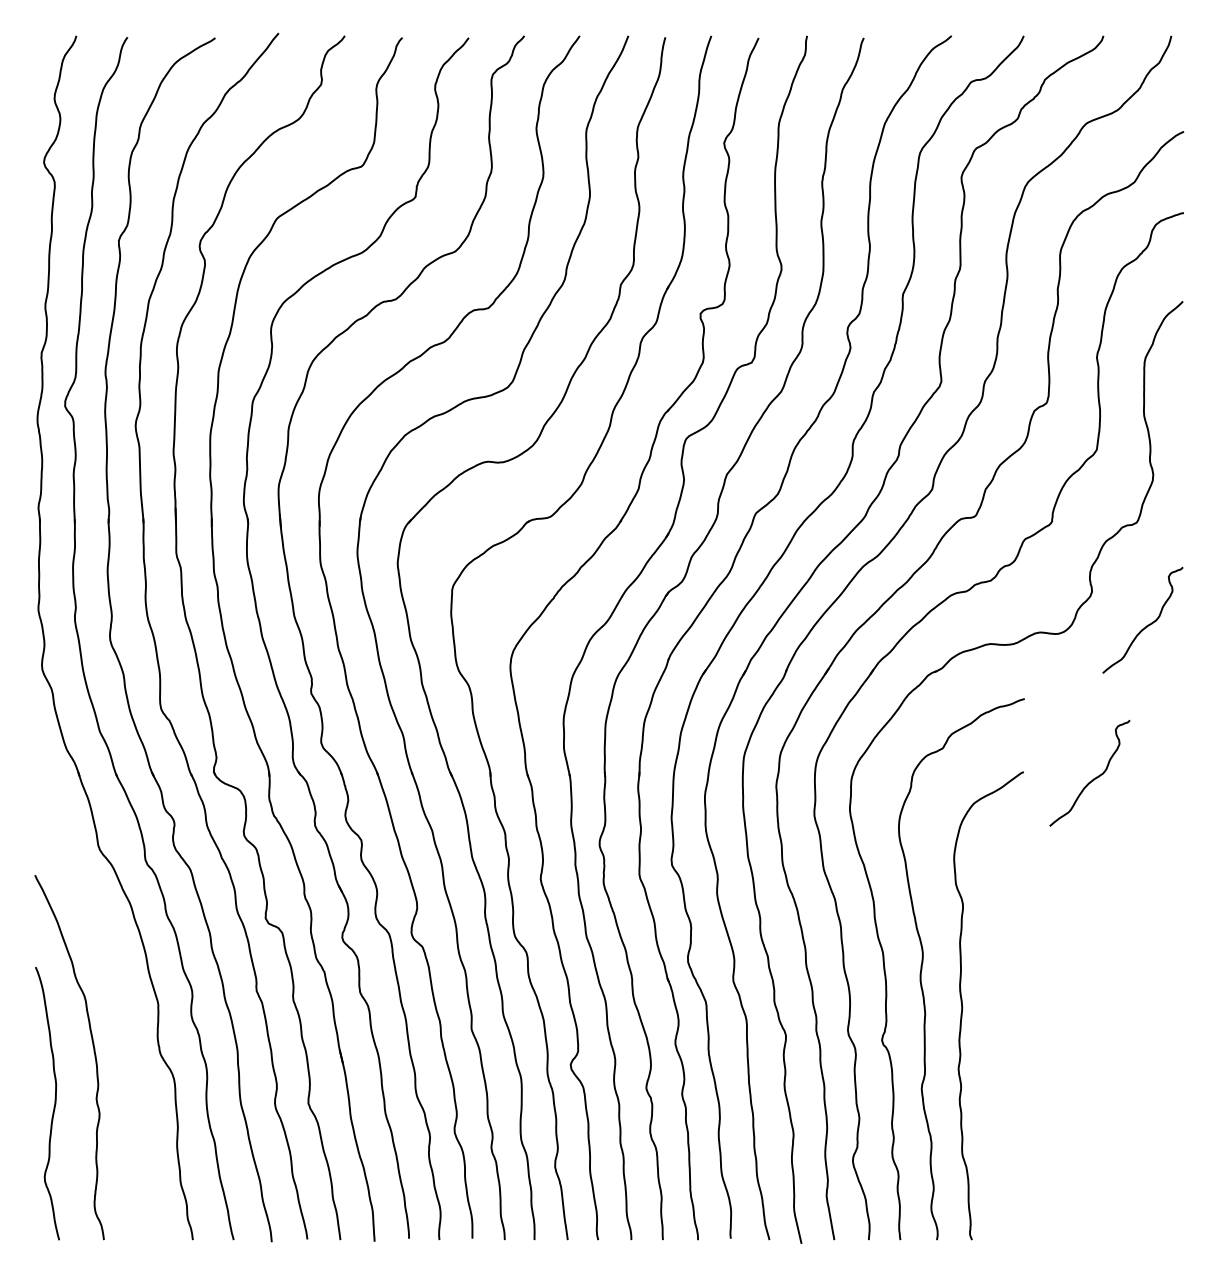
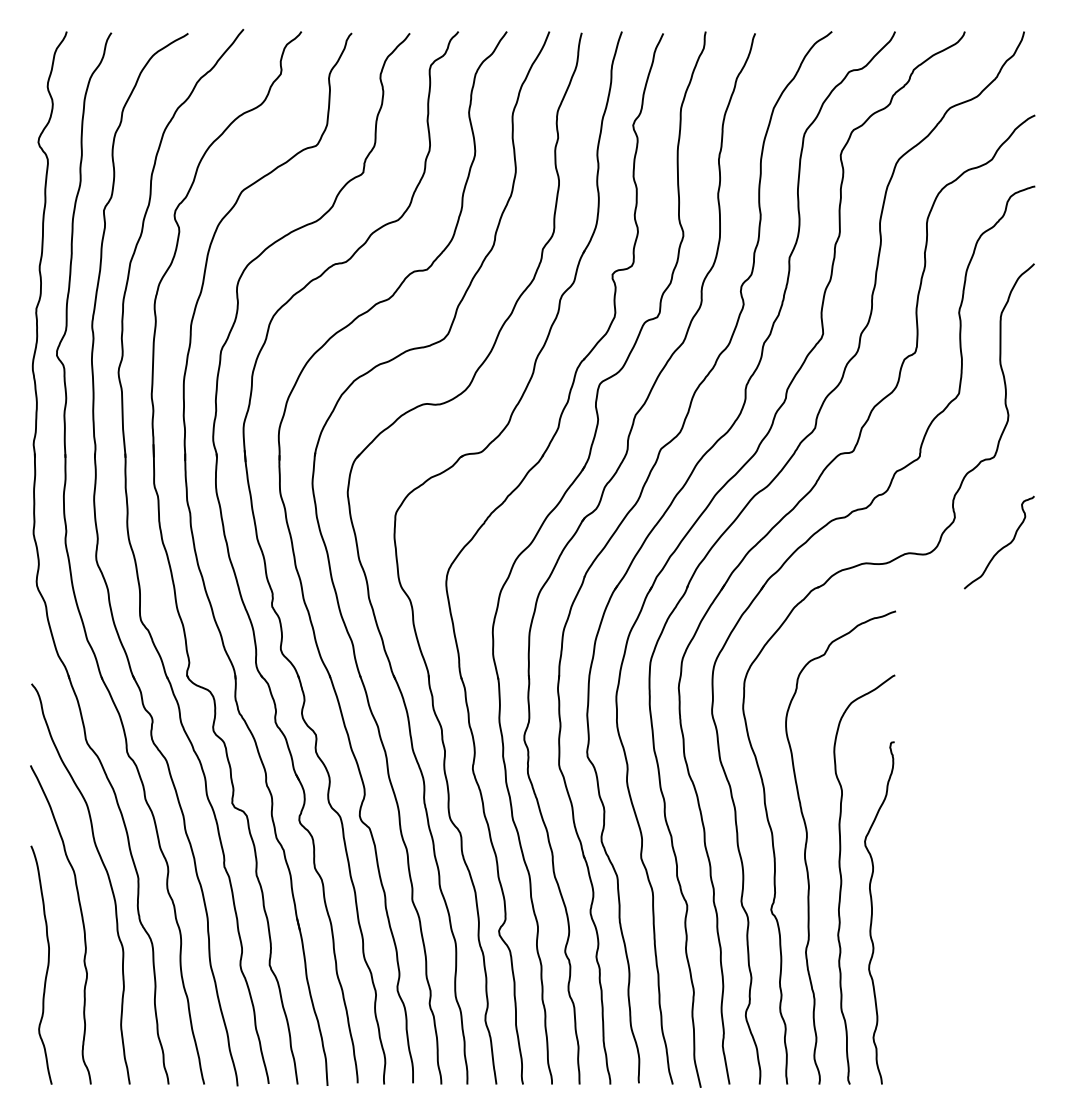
curve: (1093, 778) -> (956, 680), removed
curve: (123, 1004) -> (107, 878), added
curve: (998, 1043) -> (873, 912), added

